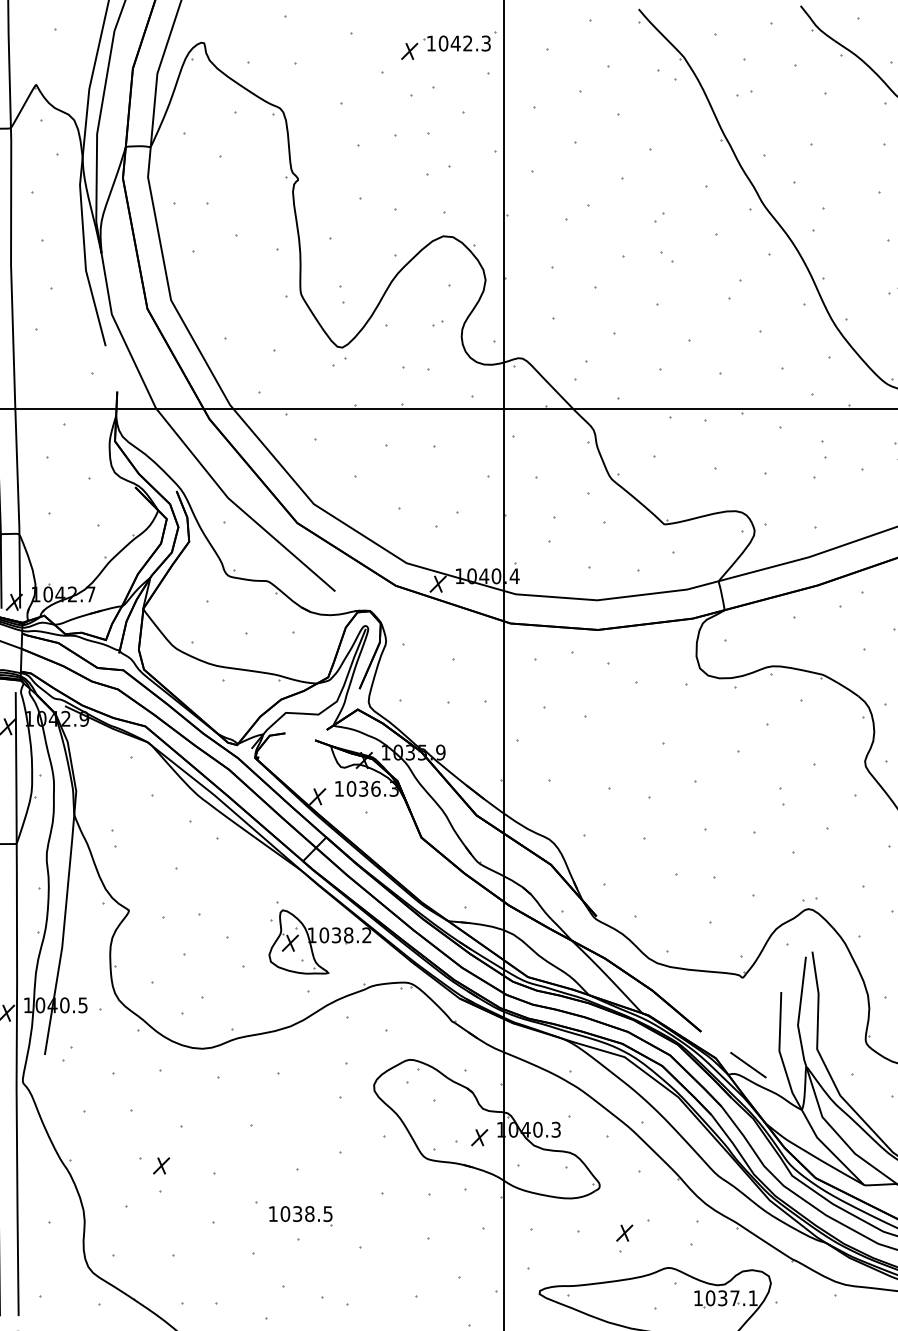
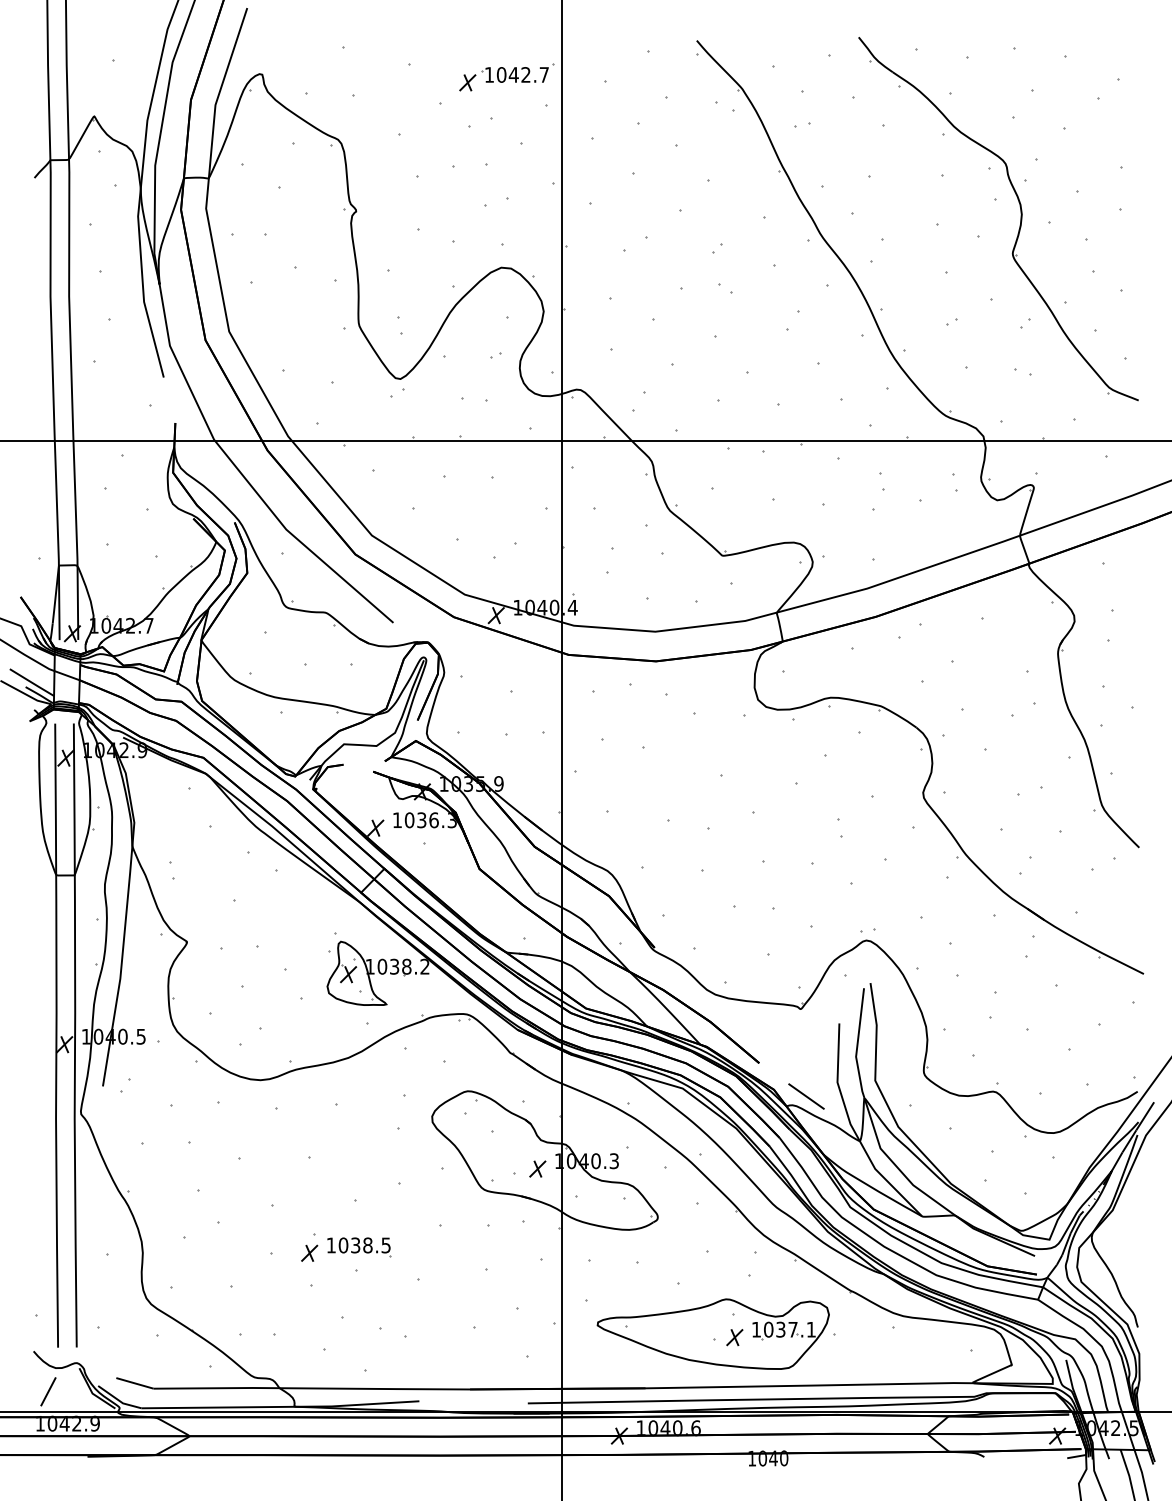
text: (485, 43) -> (543, 74), 1042.3 -> 1042.7
part: (161, 1165) -> (309, 1252), moved
part: (624, 1233) -> (734, 1337), moved

